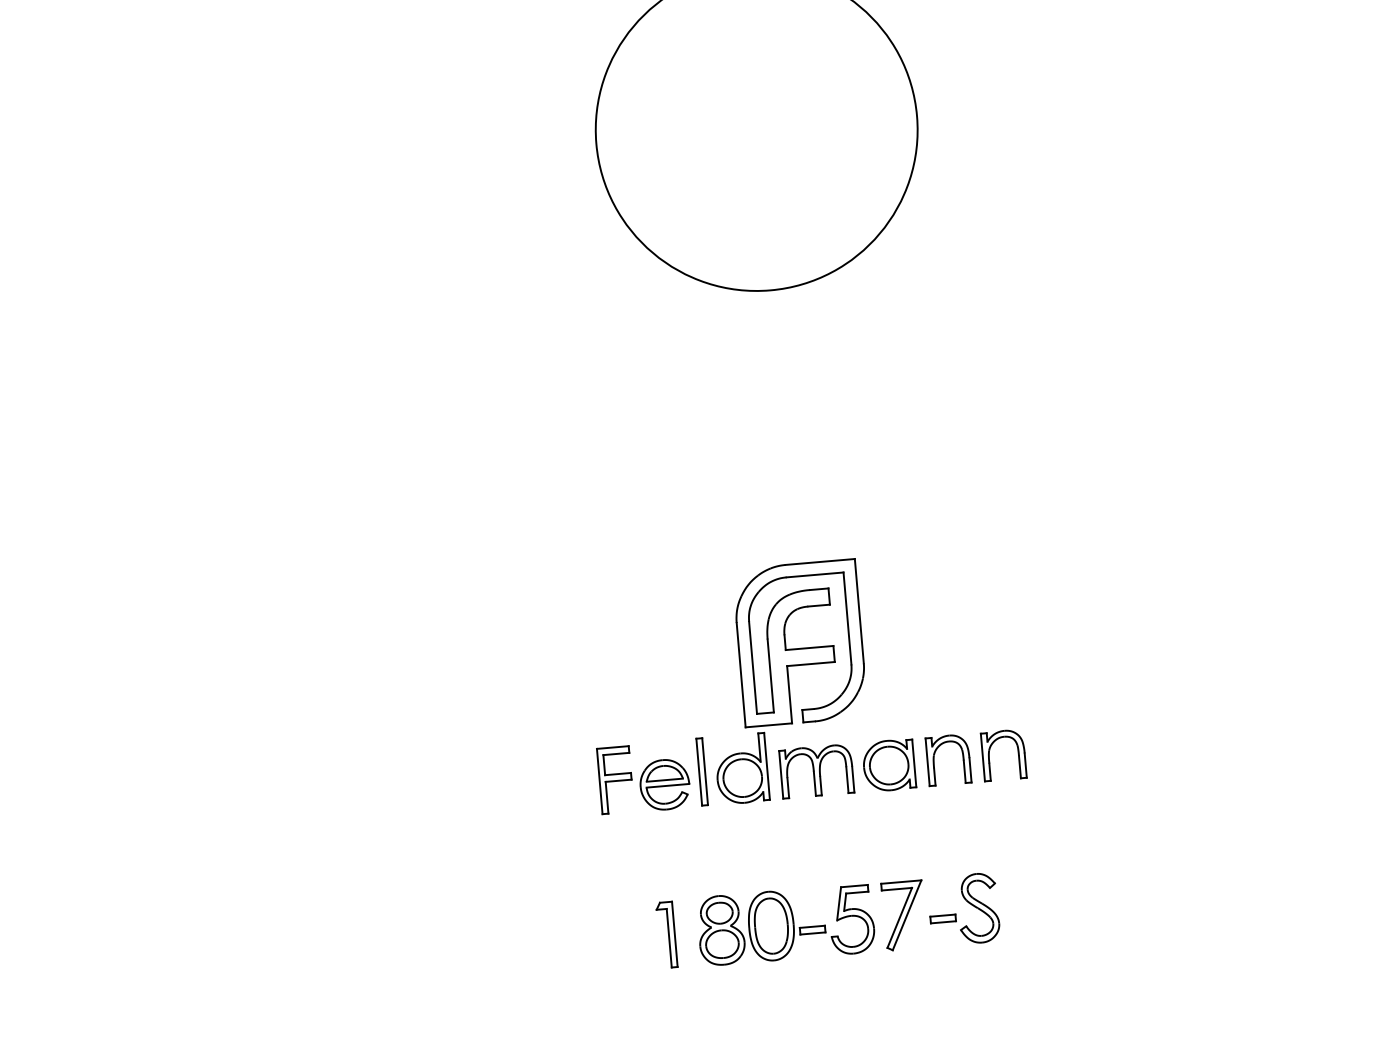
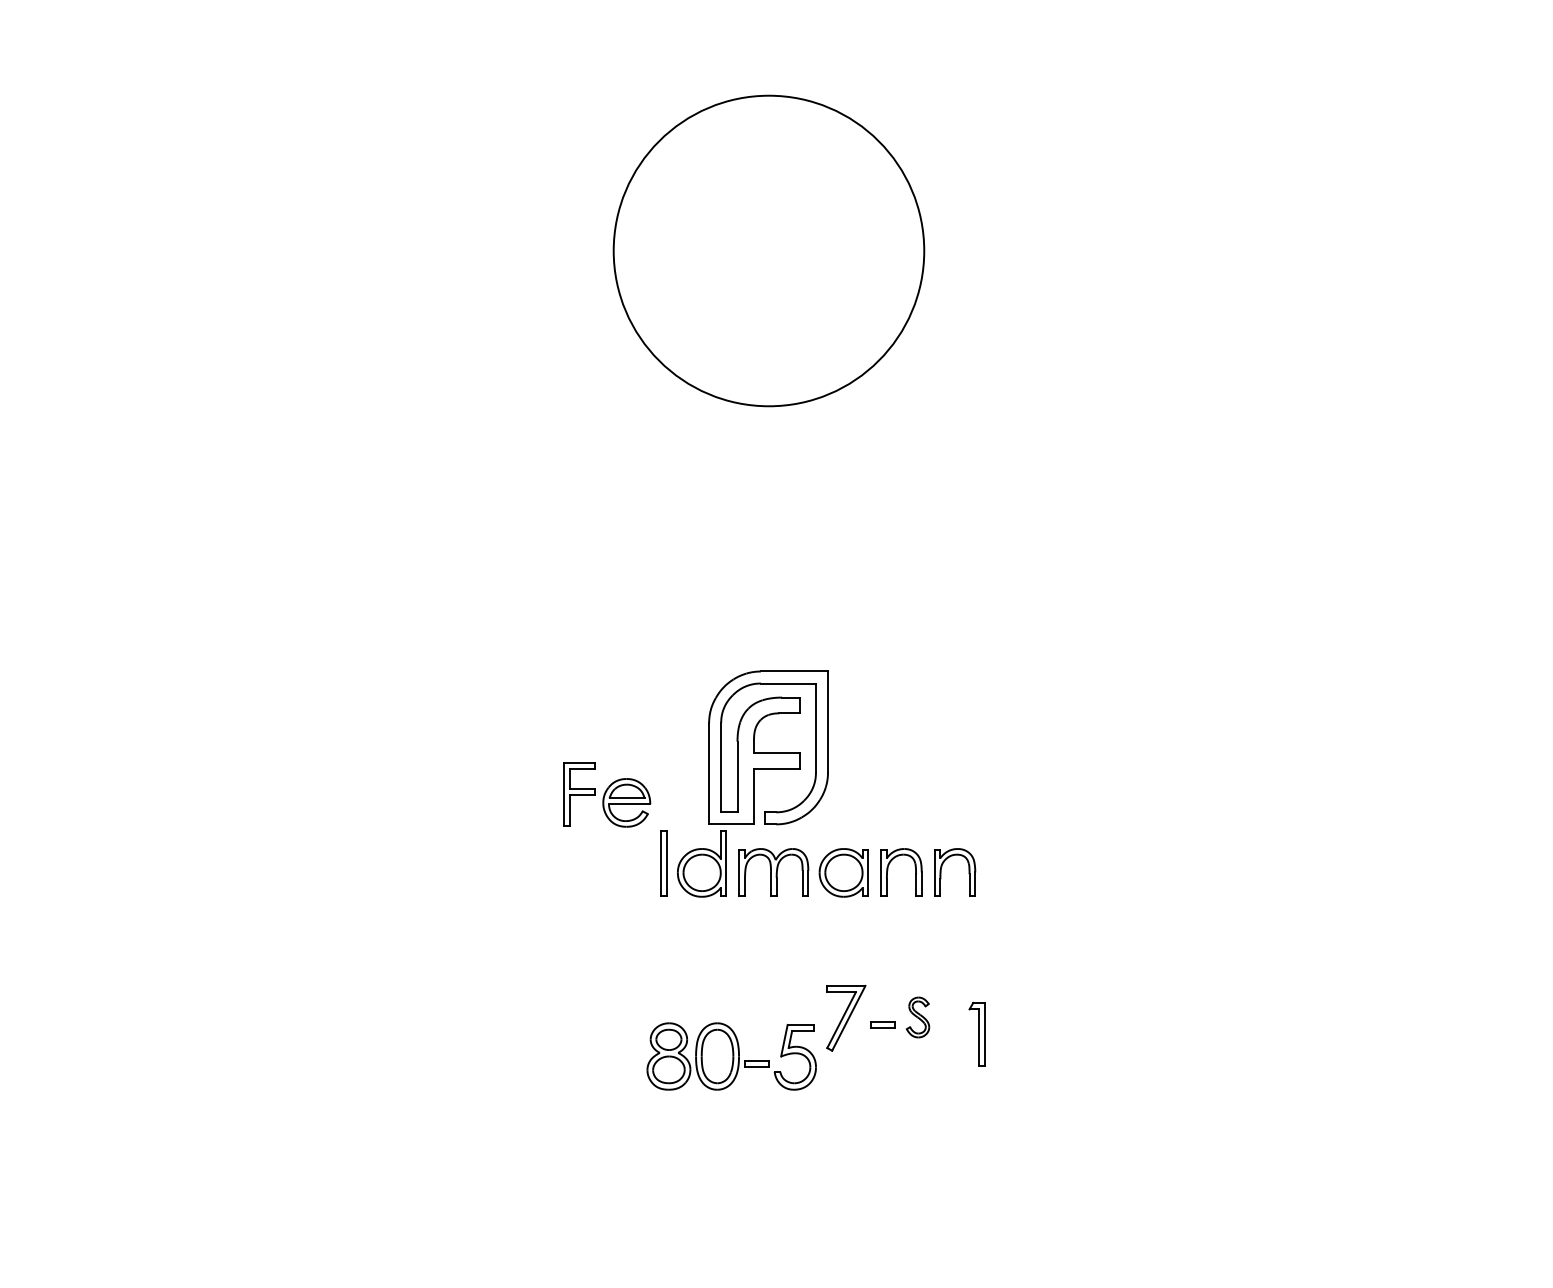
part: (644, 777) -> (607, 794), moved
part: (977, 908) -> (917, 1017), size x0.6
part: (785, 924) -> (731, 1056), moved
part: (665, 934) -> (976, 1033), moved

